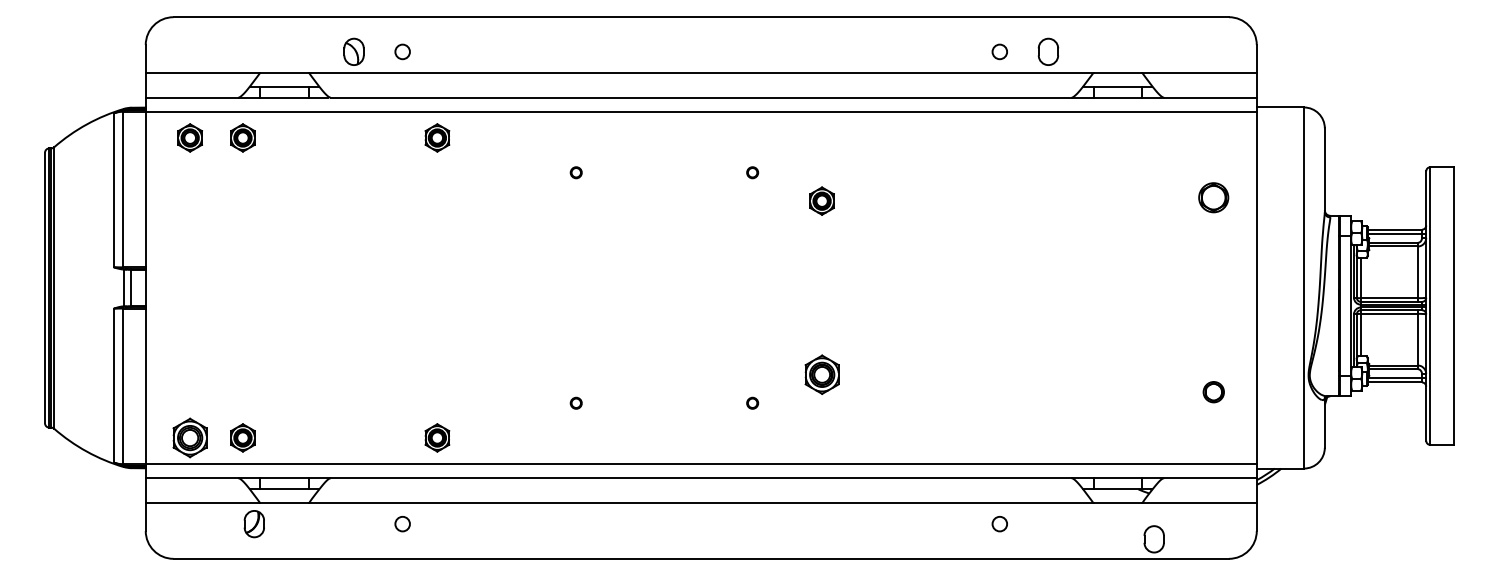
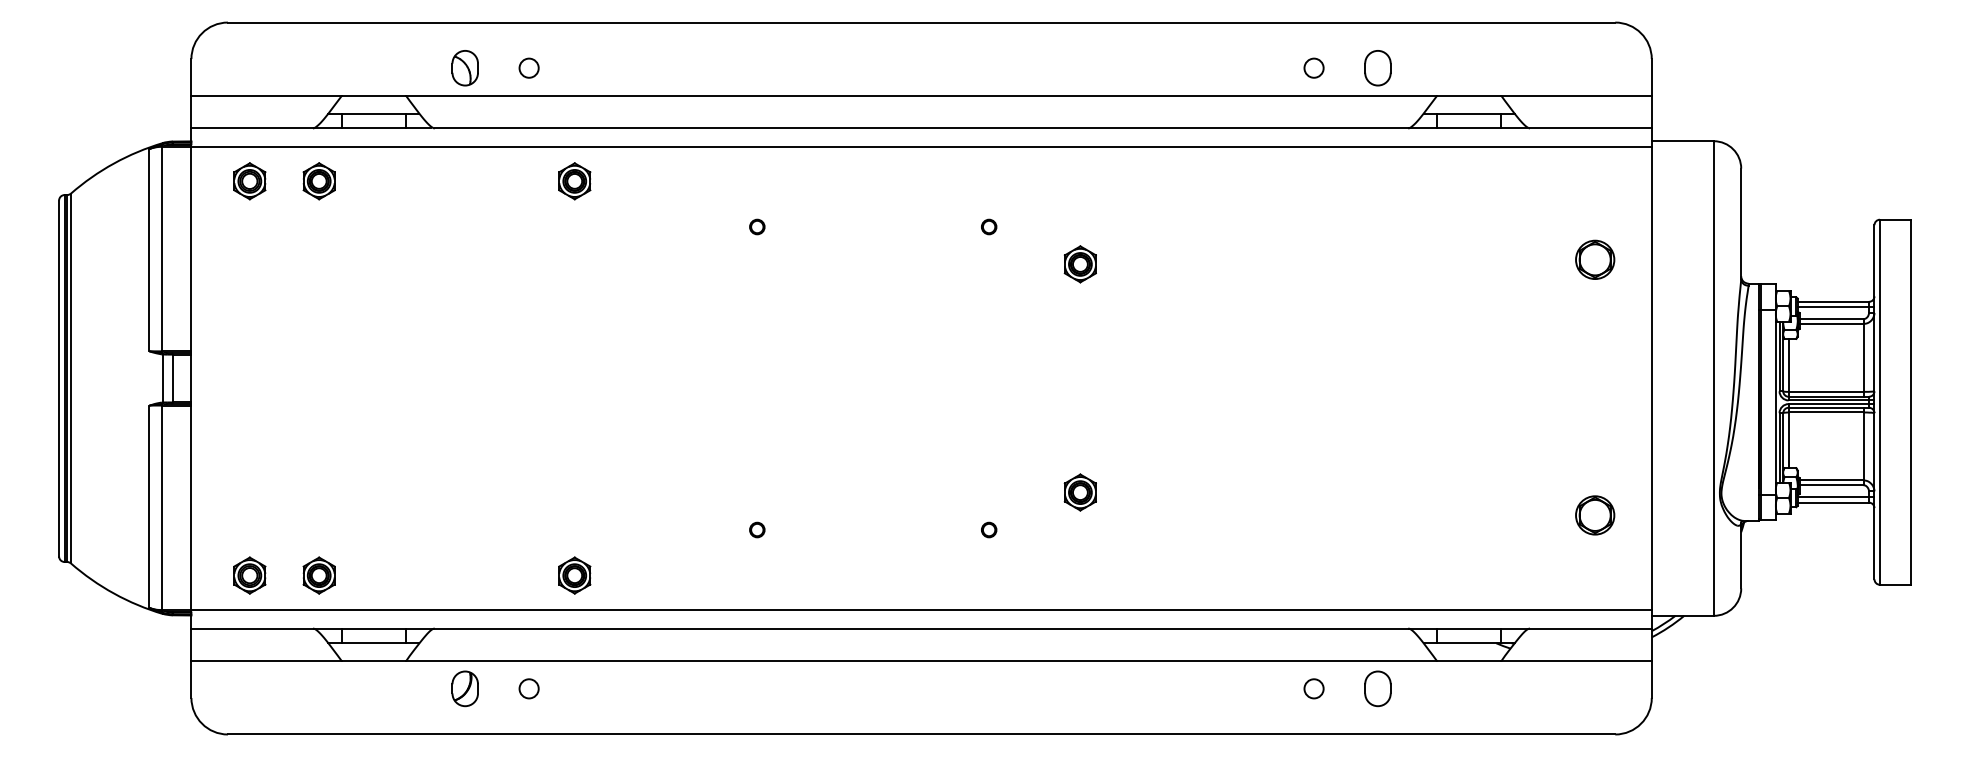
part: (821, 374) -> (1079, 492), size x0.71
part: (1213, 392) -> (1595, 515), size x1.43
part: (189, 437) -> (249, 575), size x0.71
part: (253, 523) -> (464, 688), moved
part: (1153, 539) -> (1377, 688), moved

